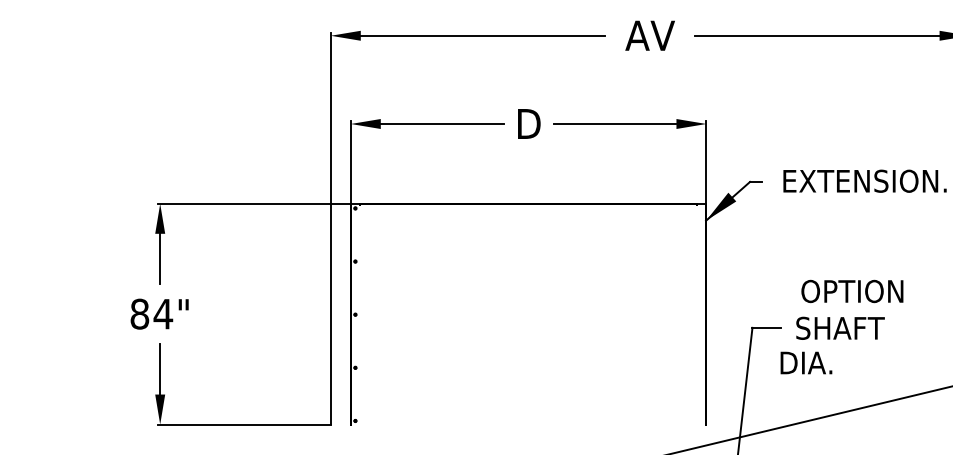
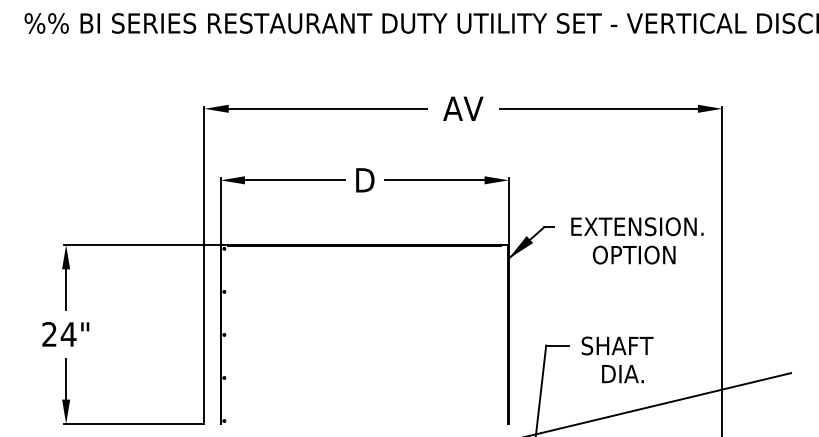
text: (852, 290) -> (634, 254), moved
text: (139, 314) -> (49, 334), 84" -> 24"
text: (805, 363) -> (622, 374), moved

